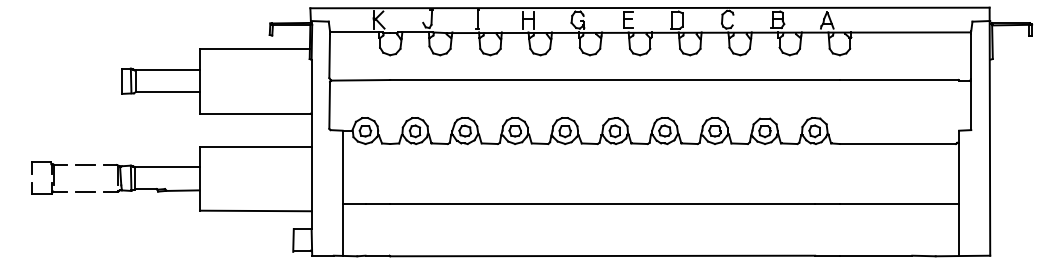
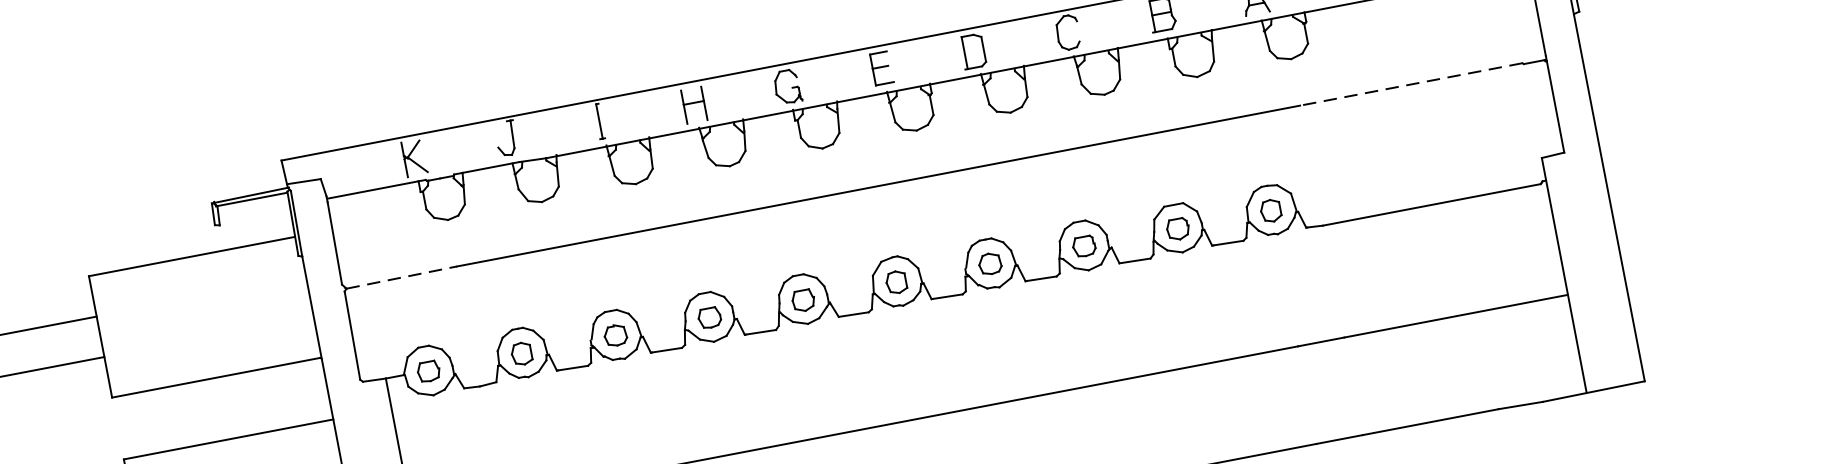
line: (360, 80) -> (401, 278), solid -> dashed
line: (898, 80) -> (1410, 85), solid -> dashed

